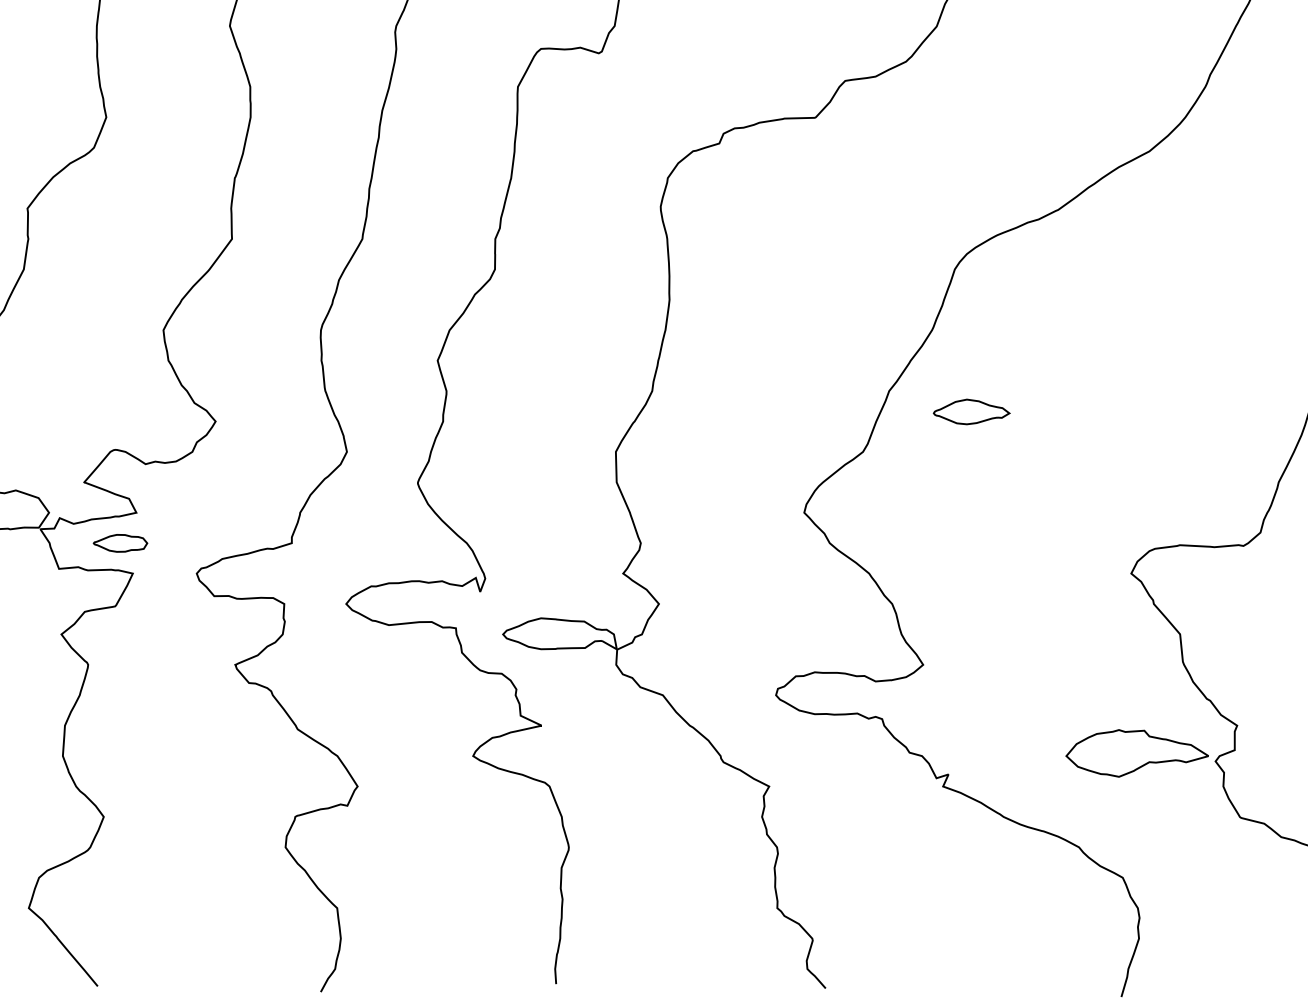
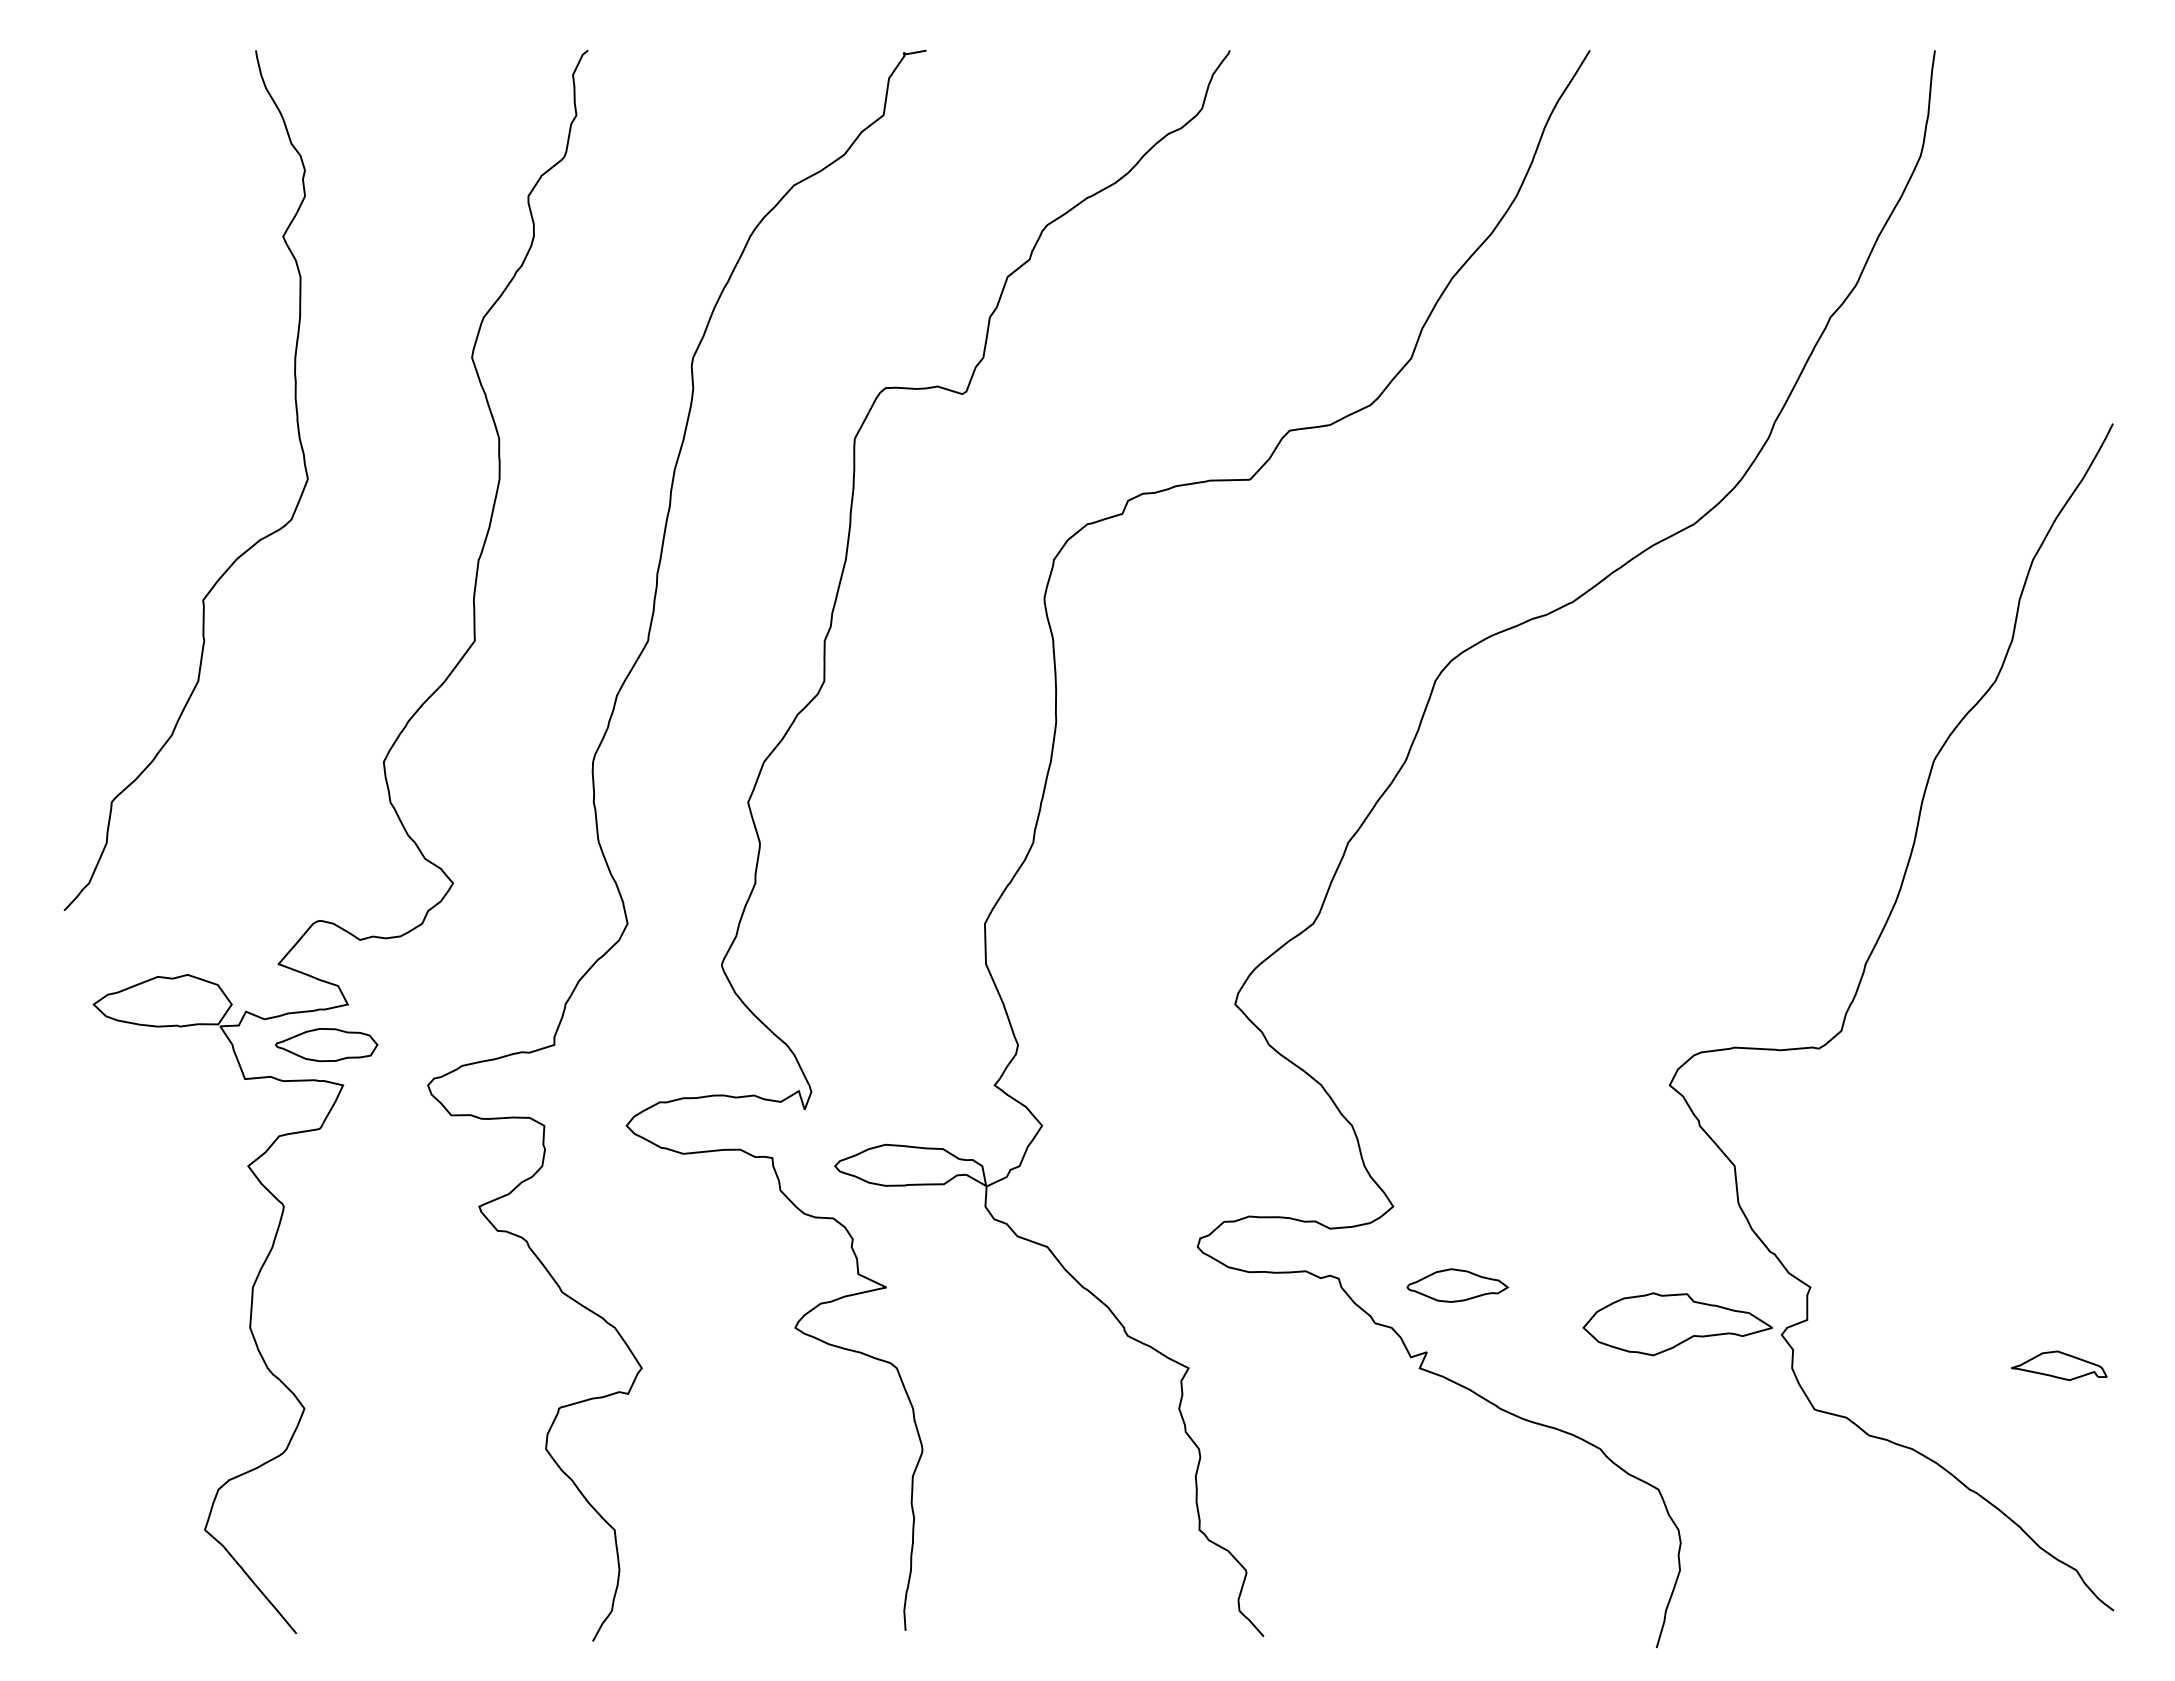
part: (971, 411) -> (1457, 1285), moved
part: (120, 543) -> (326, 1045), size x1.43

